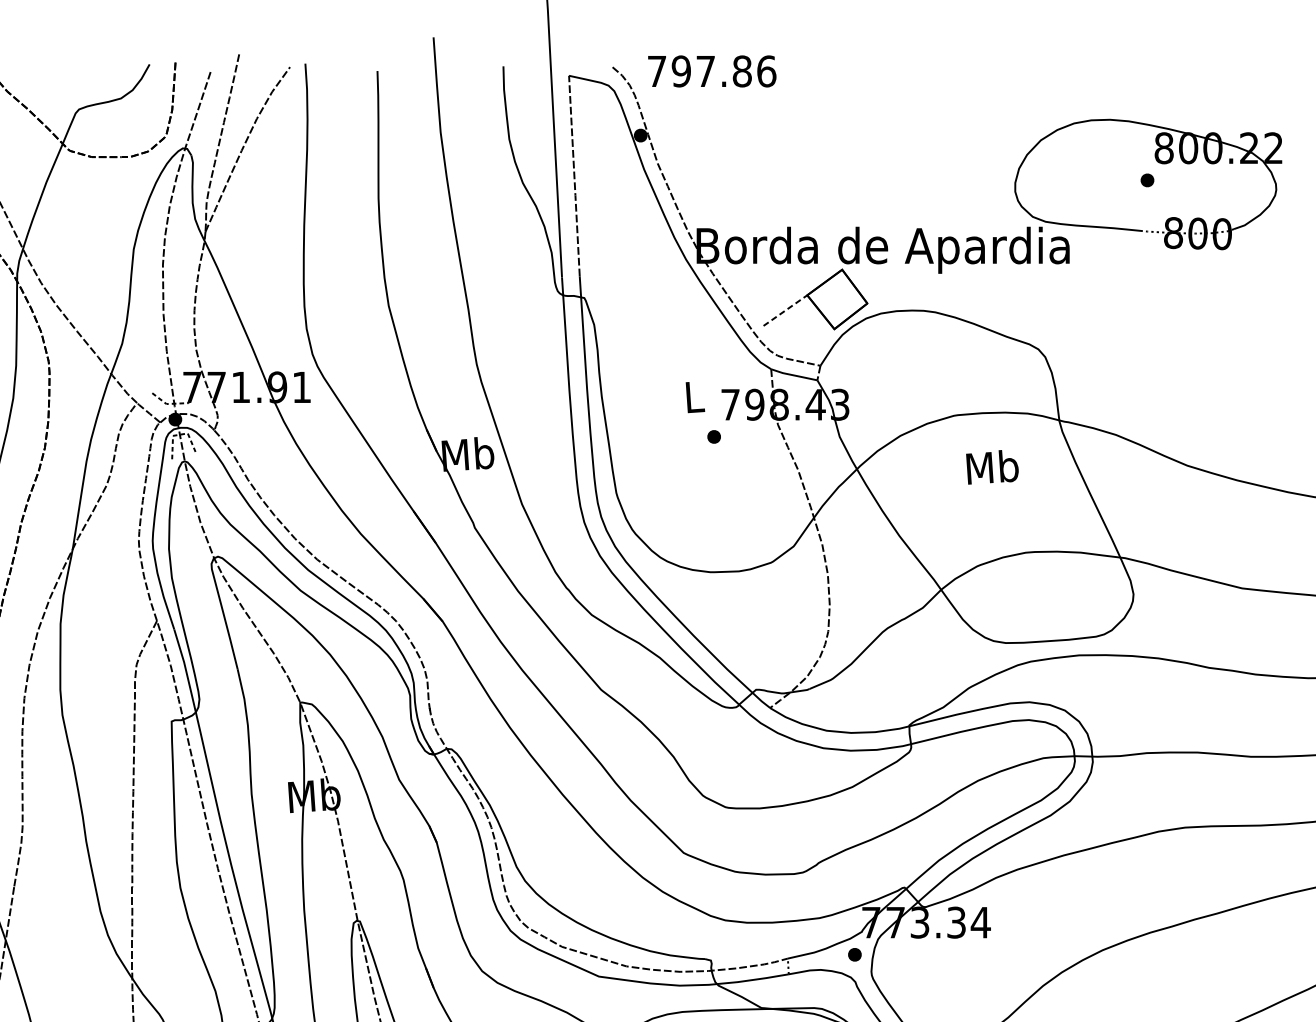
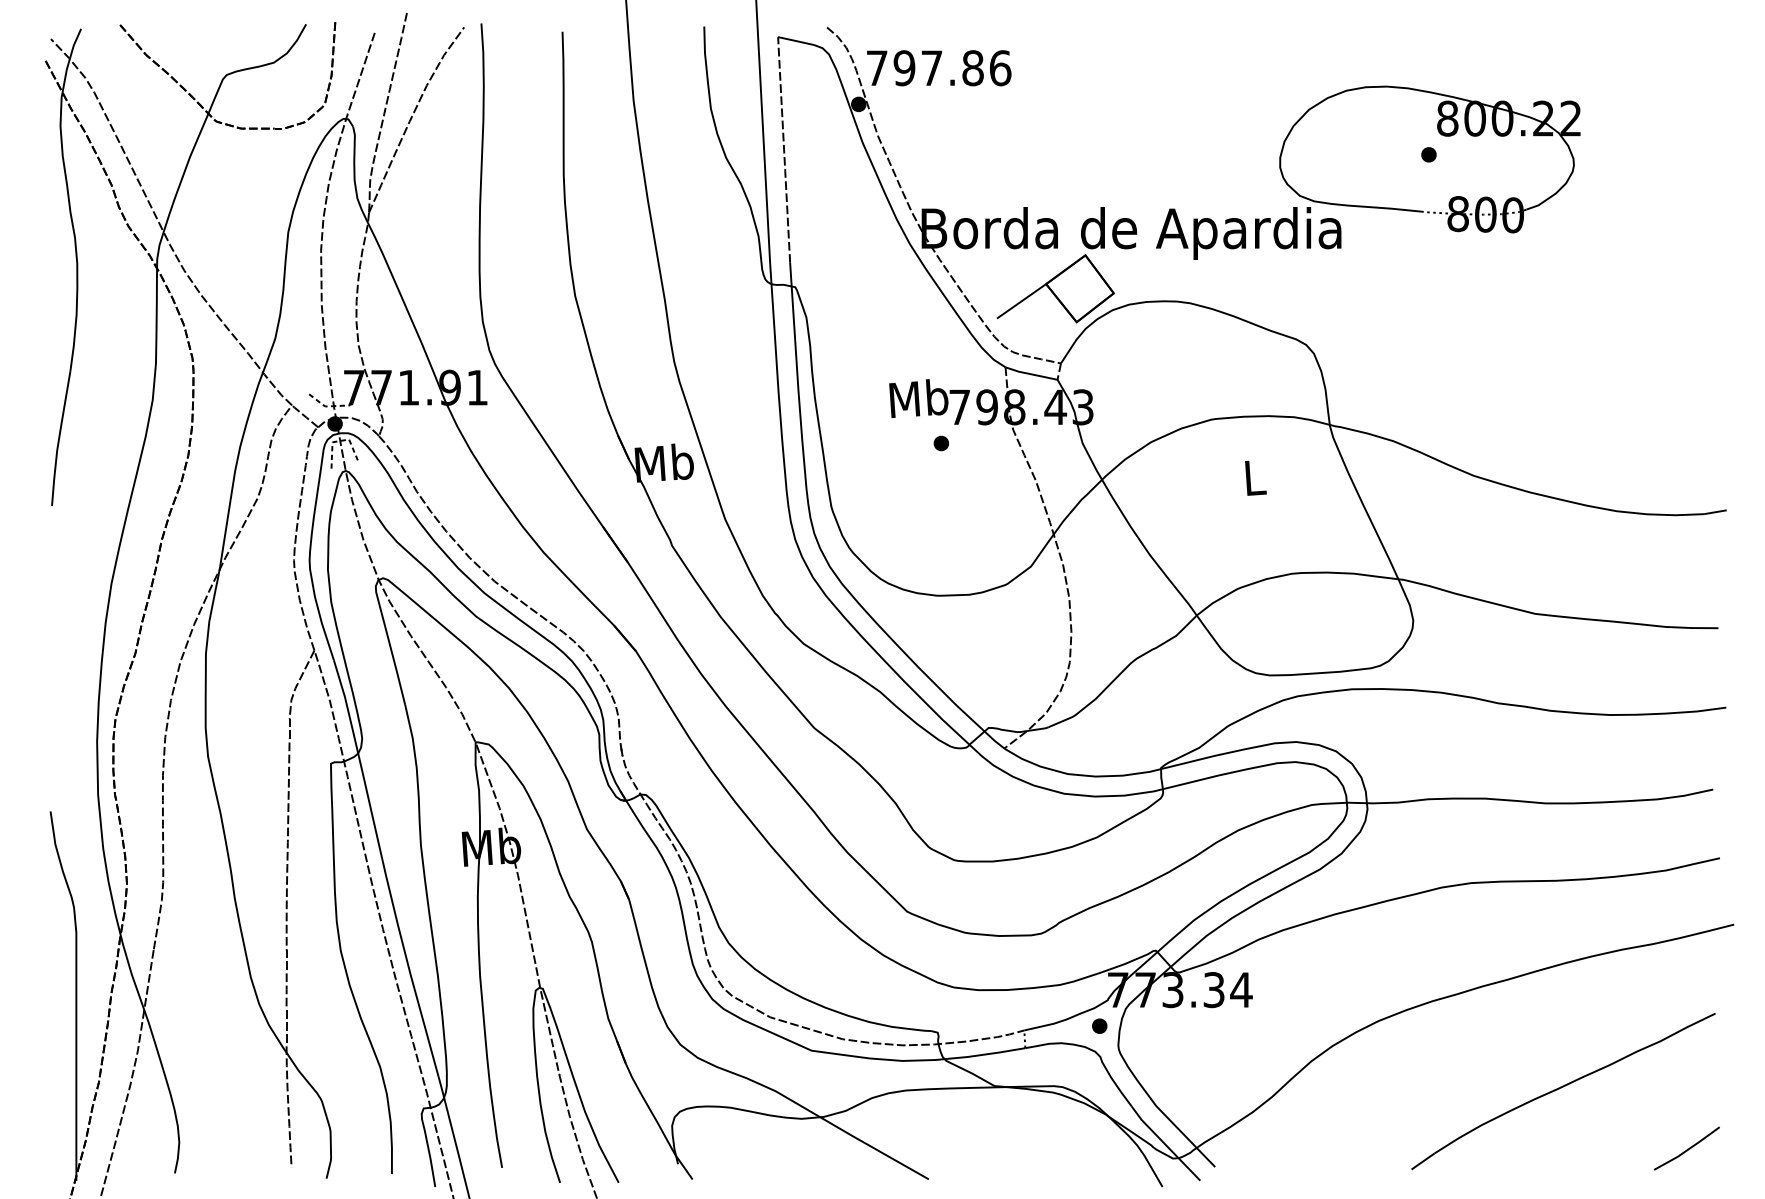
text: (712, 71) -> (939, 68), moved
line: (785, 310) -> (1021, 301), dashed -> solid
text: (693, 396) -> (918, 398), L -> Mb
text: (992, 467) -> (1254, 477), Mb -> L

